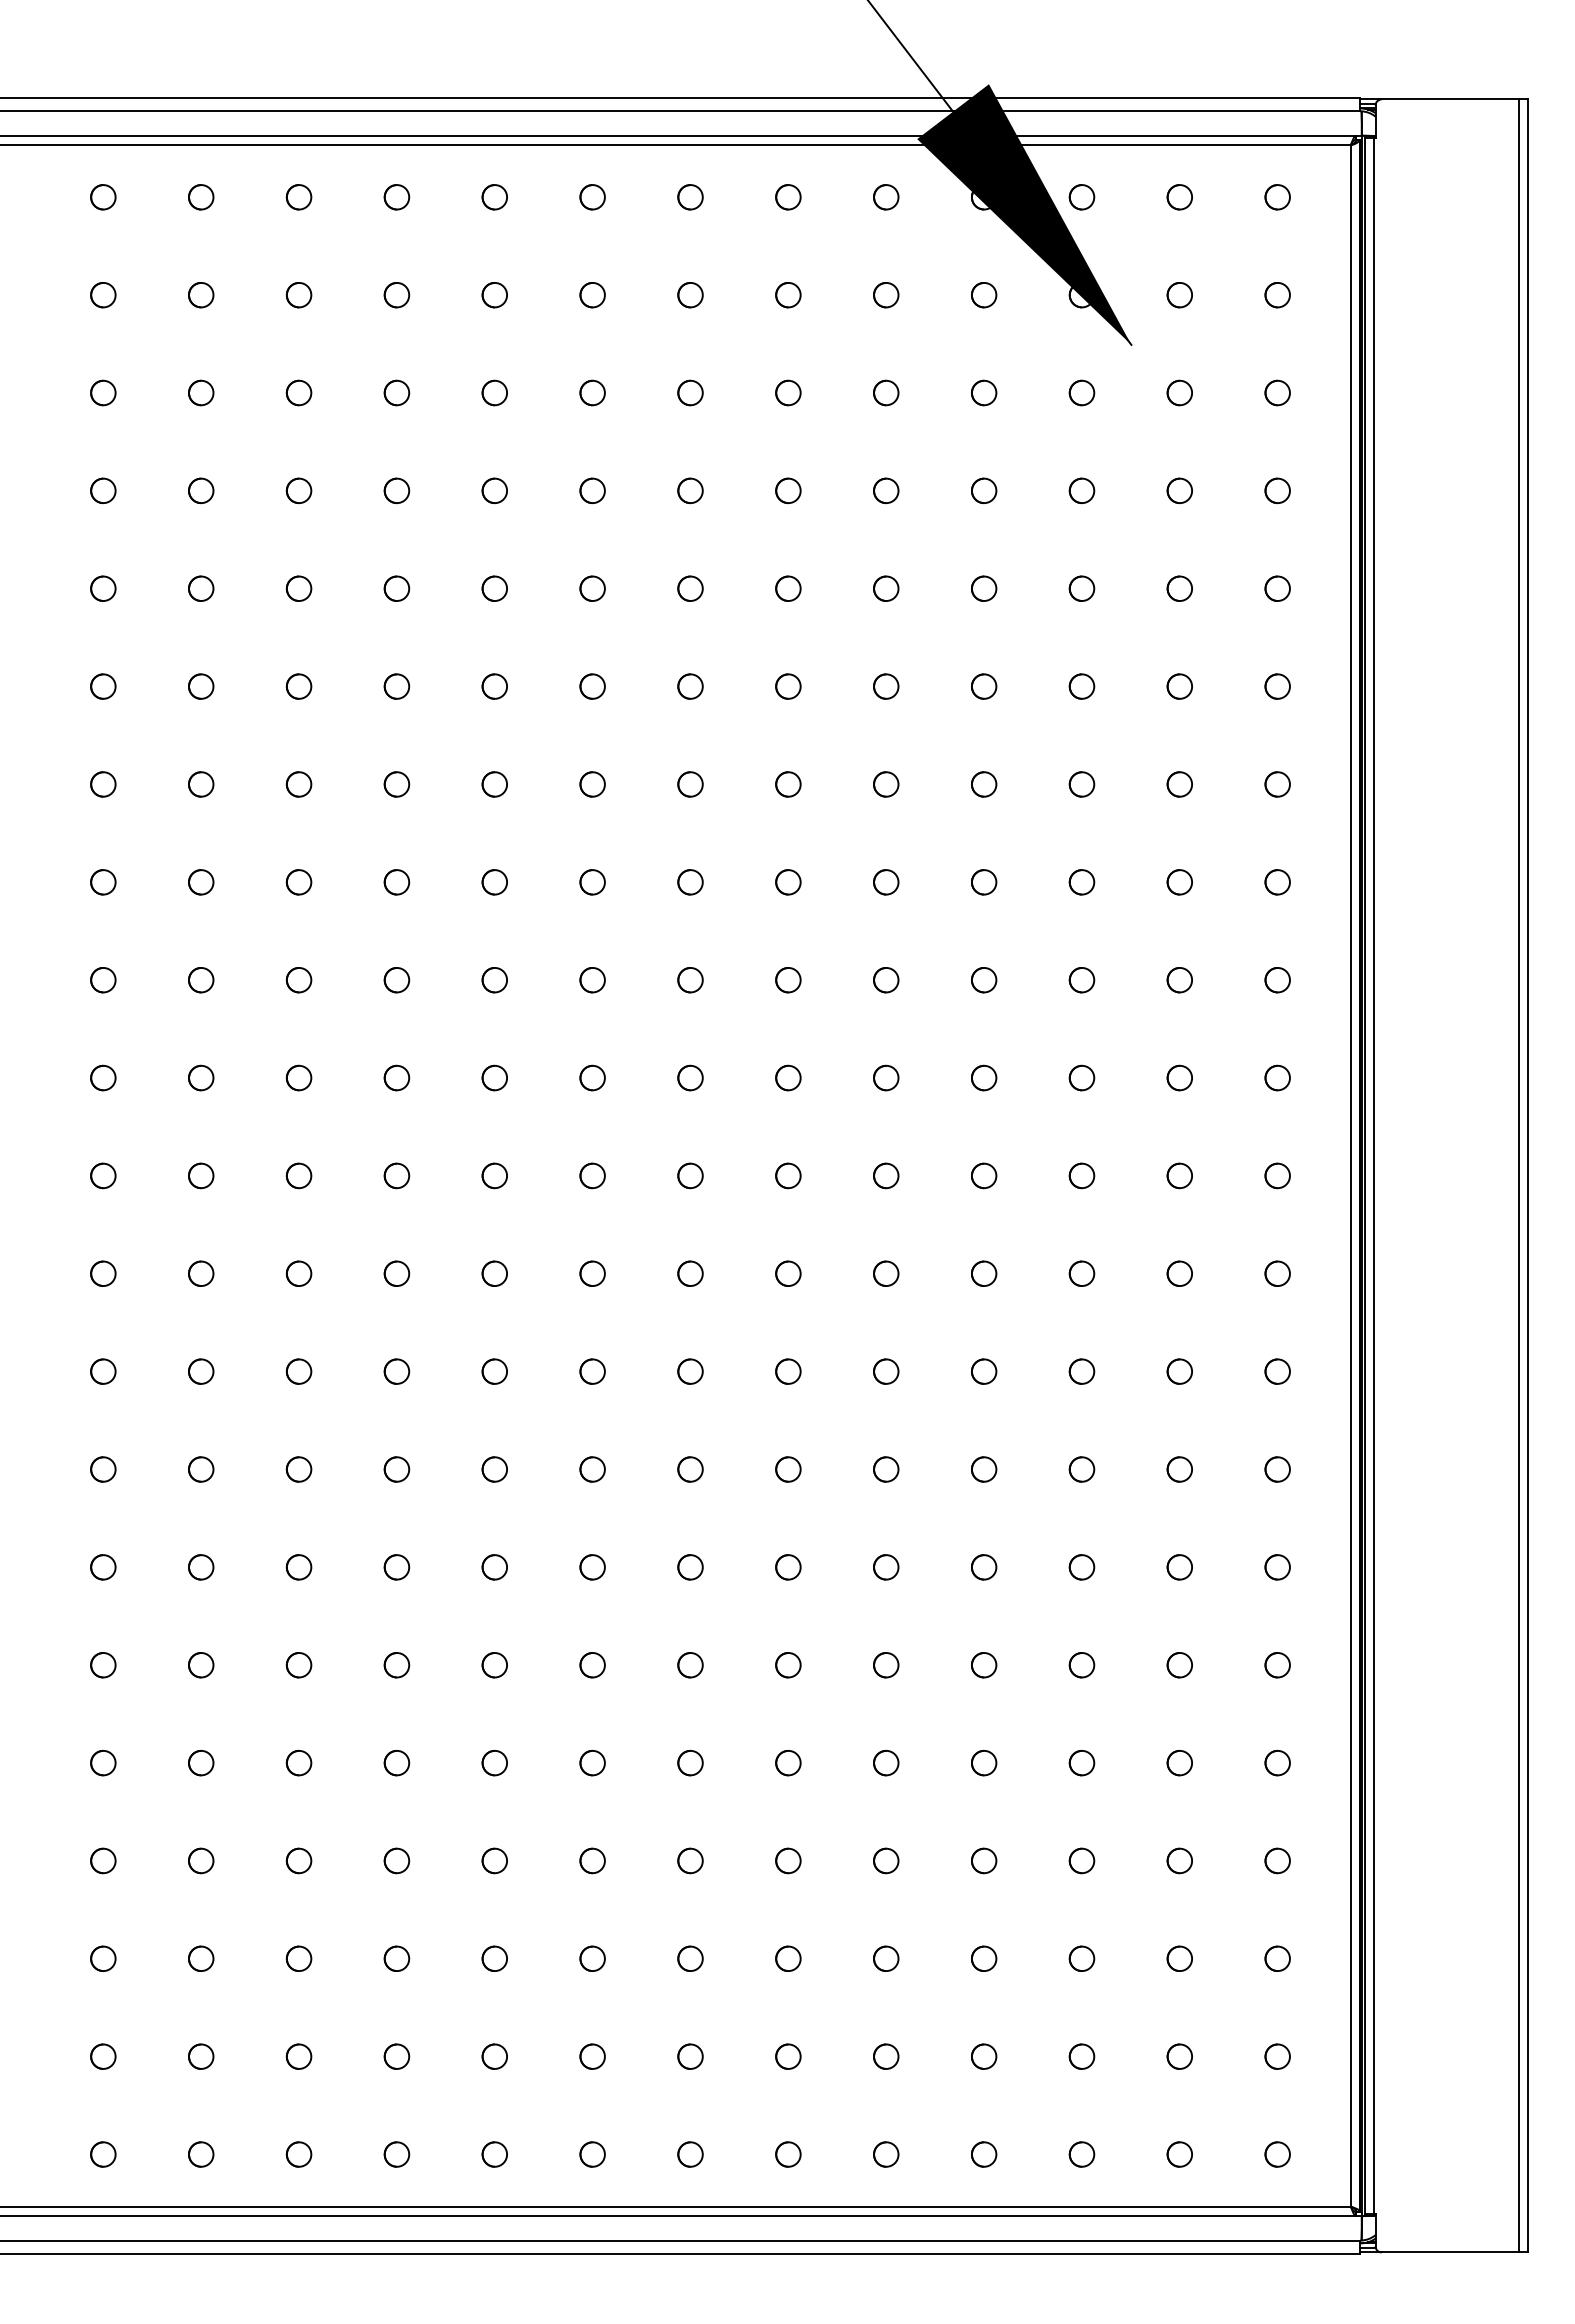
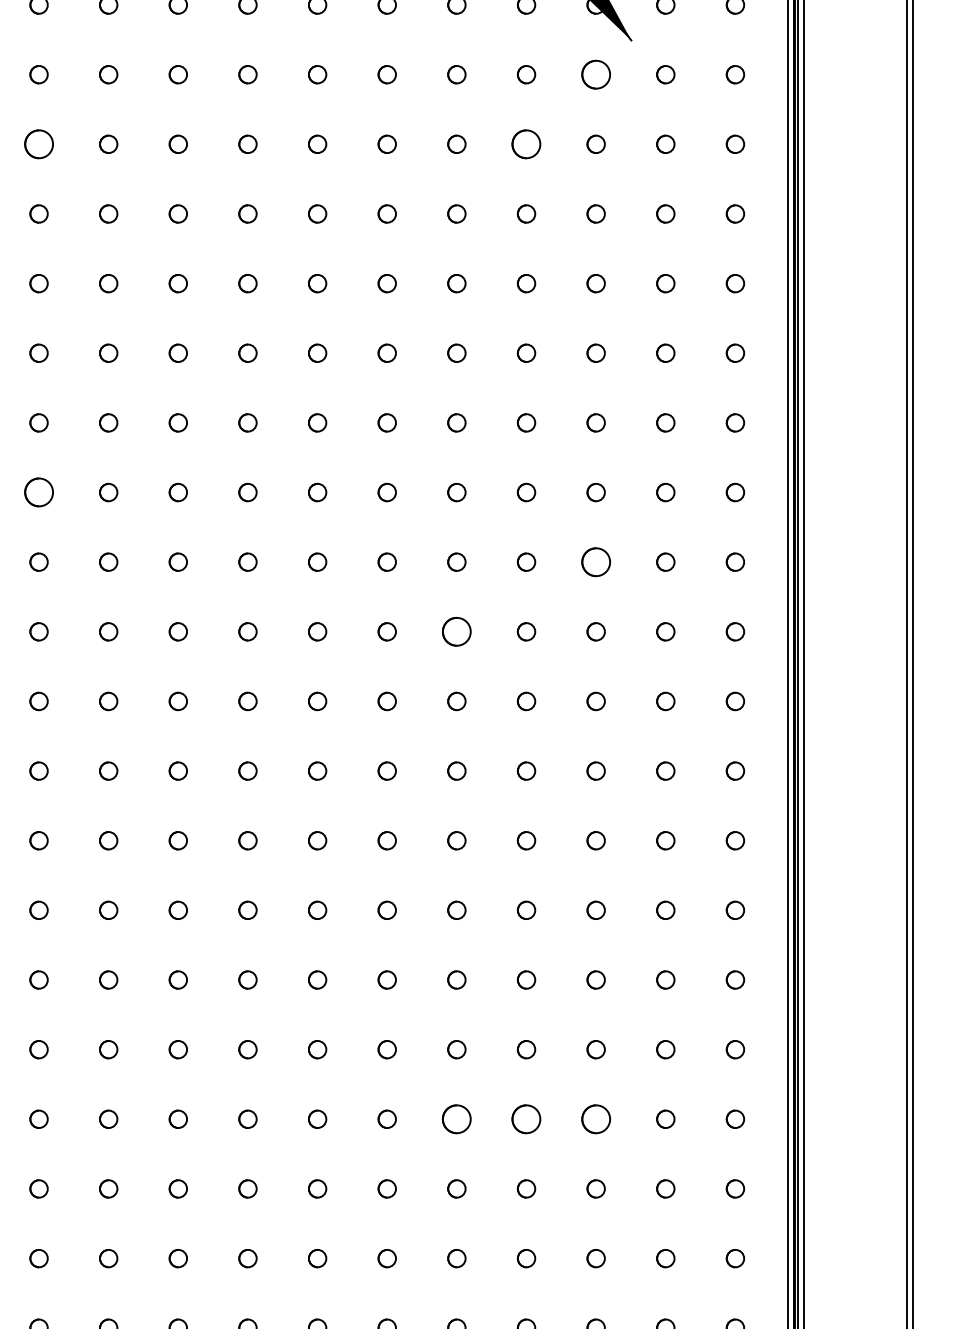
part: (1081, 392) -> (595, 74), size x1.6
part: (298, 490) -> (38, 144), size x1.6
part: (984, 490) -> (526, 144), size x1.6
part: (298, 980) -> (38, 492), size x1.6
part: (1081, 1077) -> (595, 561), size x1.6
part: (886, 1175) -> (457, 631), size x1.6
part: (886, 1860) -> (457, 1118), size x1.6
part: (984, 1860) -> (526, 1118), size x1.6
part: (1081, 1860) -> (595, 1118), size x1.6

